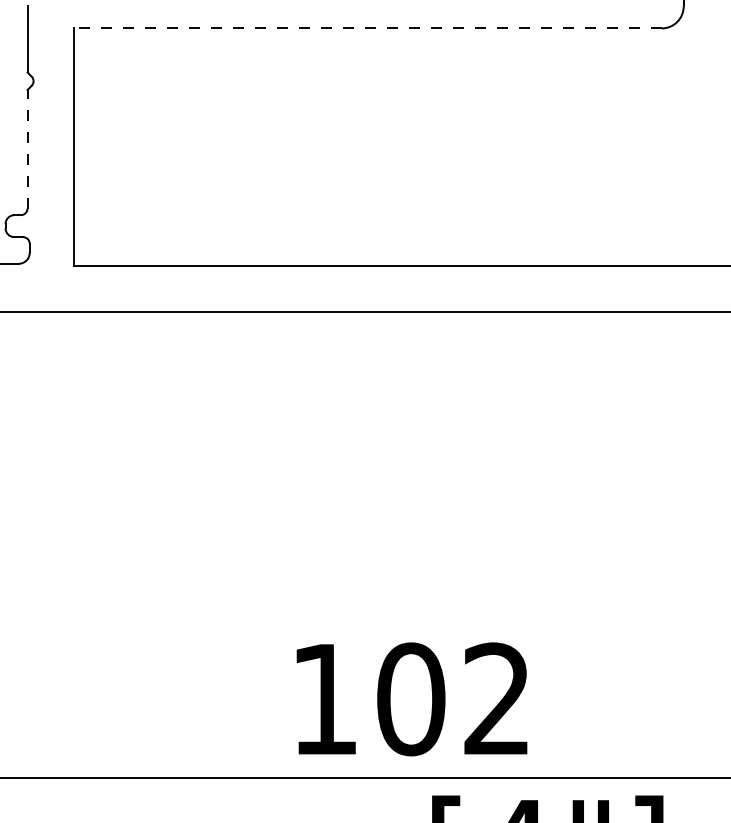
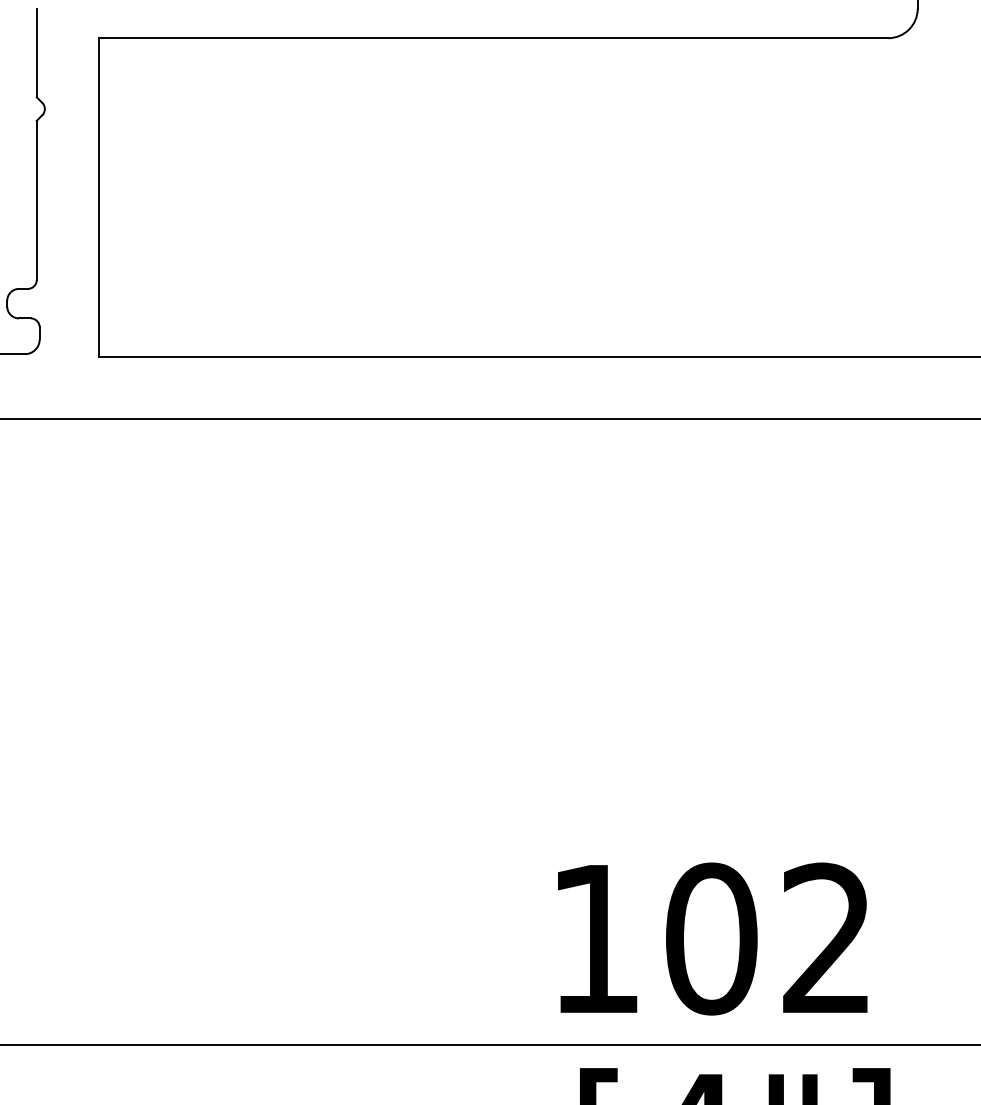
line: (367, 28) -> (493, 38), dashed -> solid
line: (27, 148) -> (36, 199), dashed -> solid
text: (411, 699) -> (712, 939), moved

